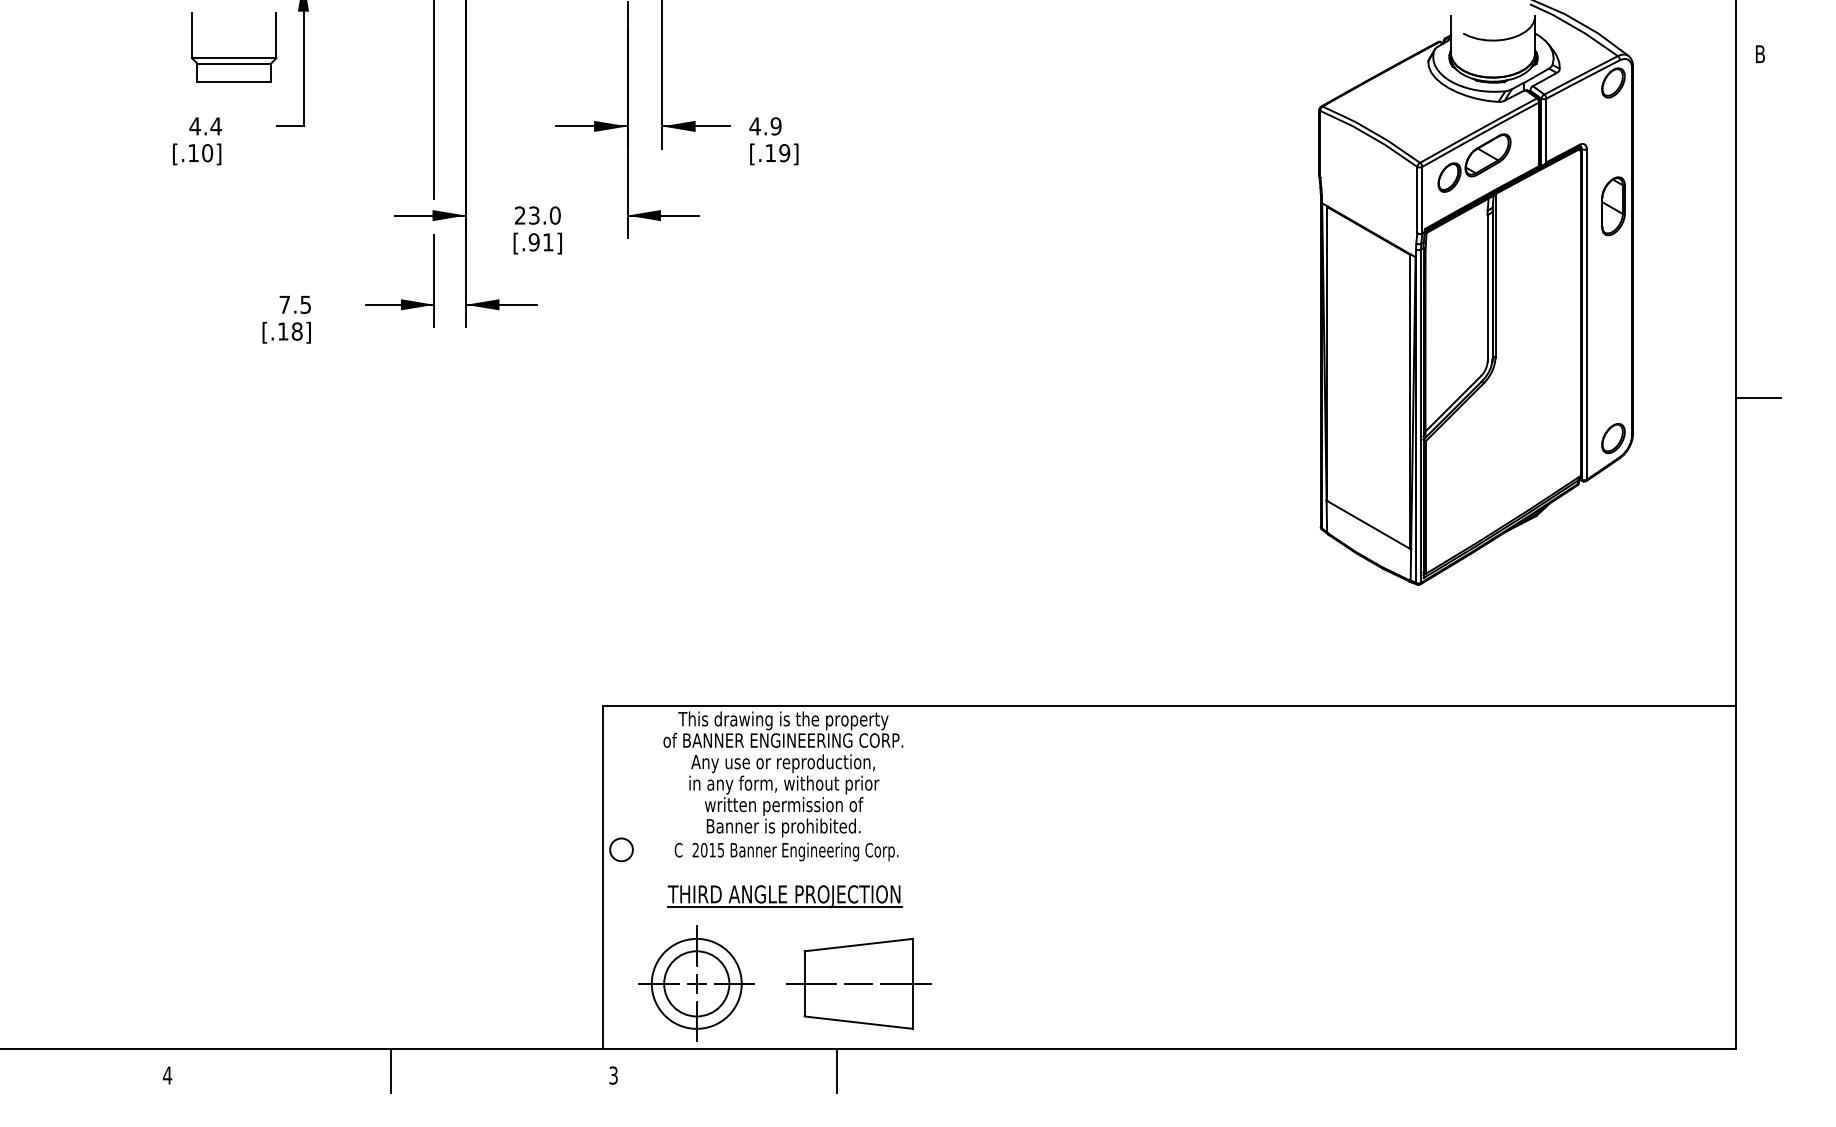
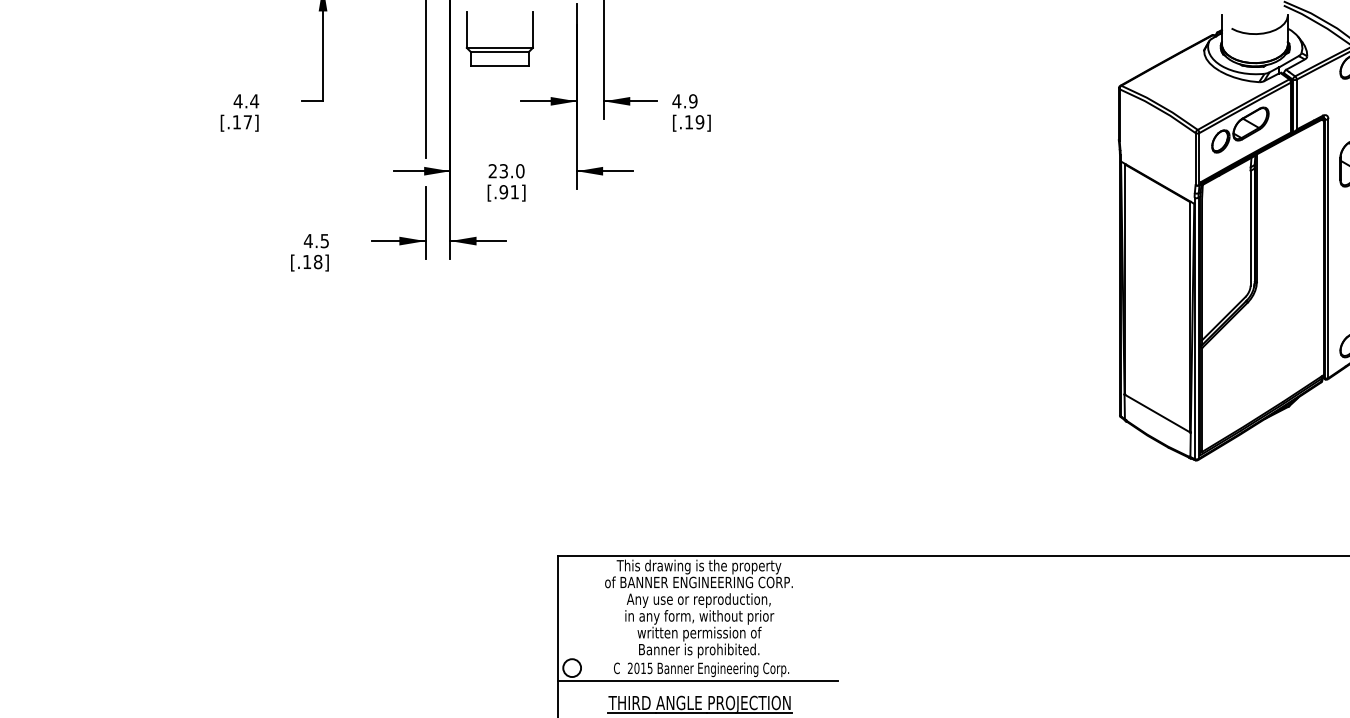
part: (234, 57) -> (500, 47), moved
text: (207, 153) -> (247, 122), [.10] -> [.17]
text: (284, 304) -> (308, 240), 7.5 -> 4.5
line: (781, 866) -> (697, 681), added

